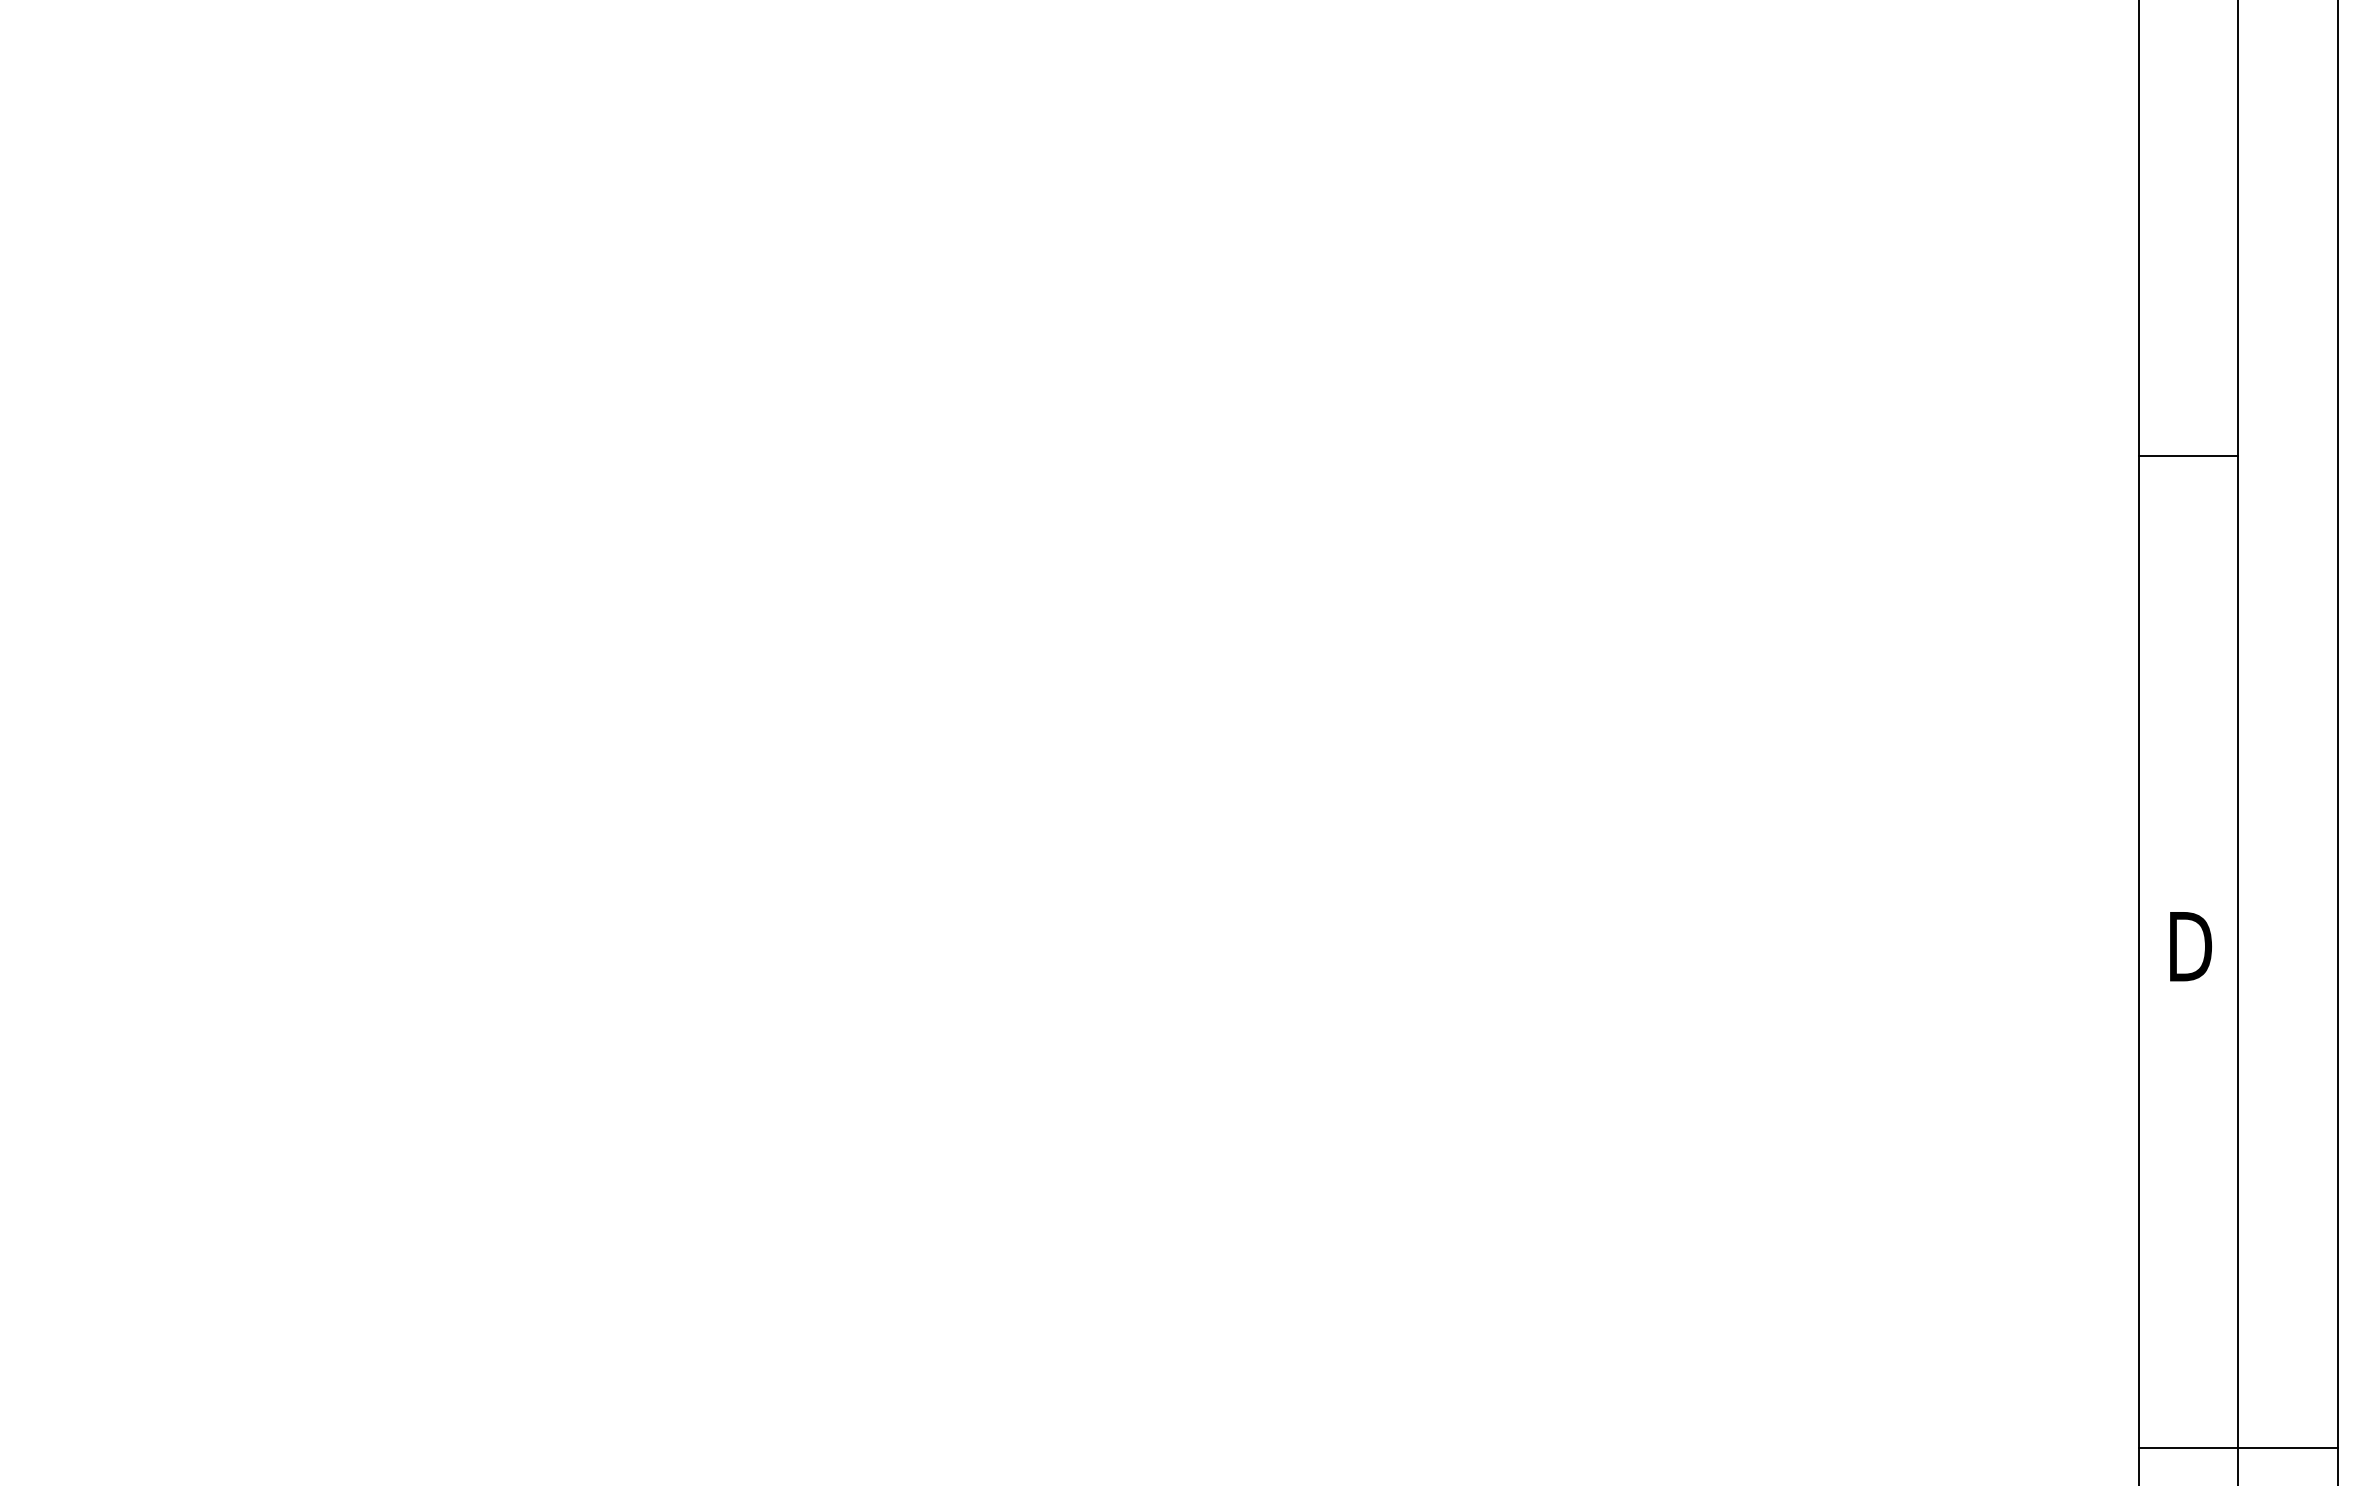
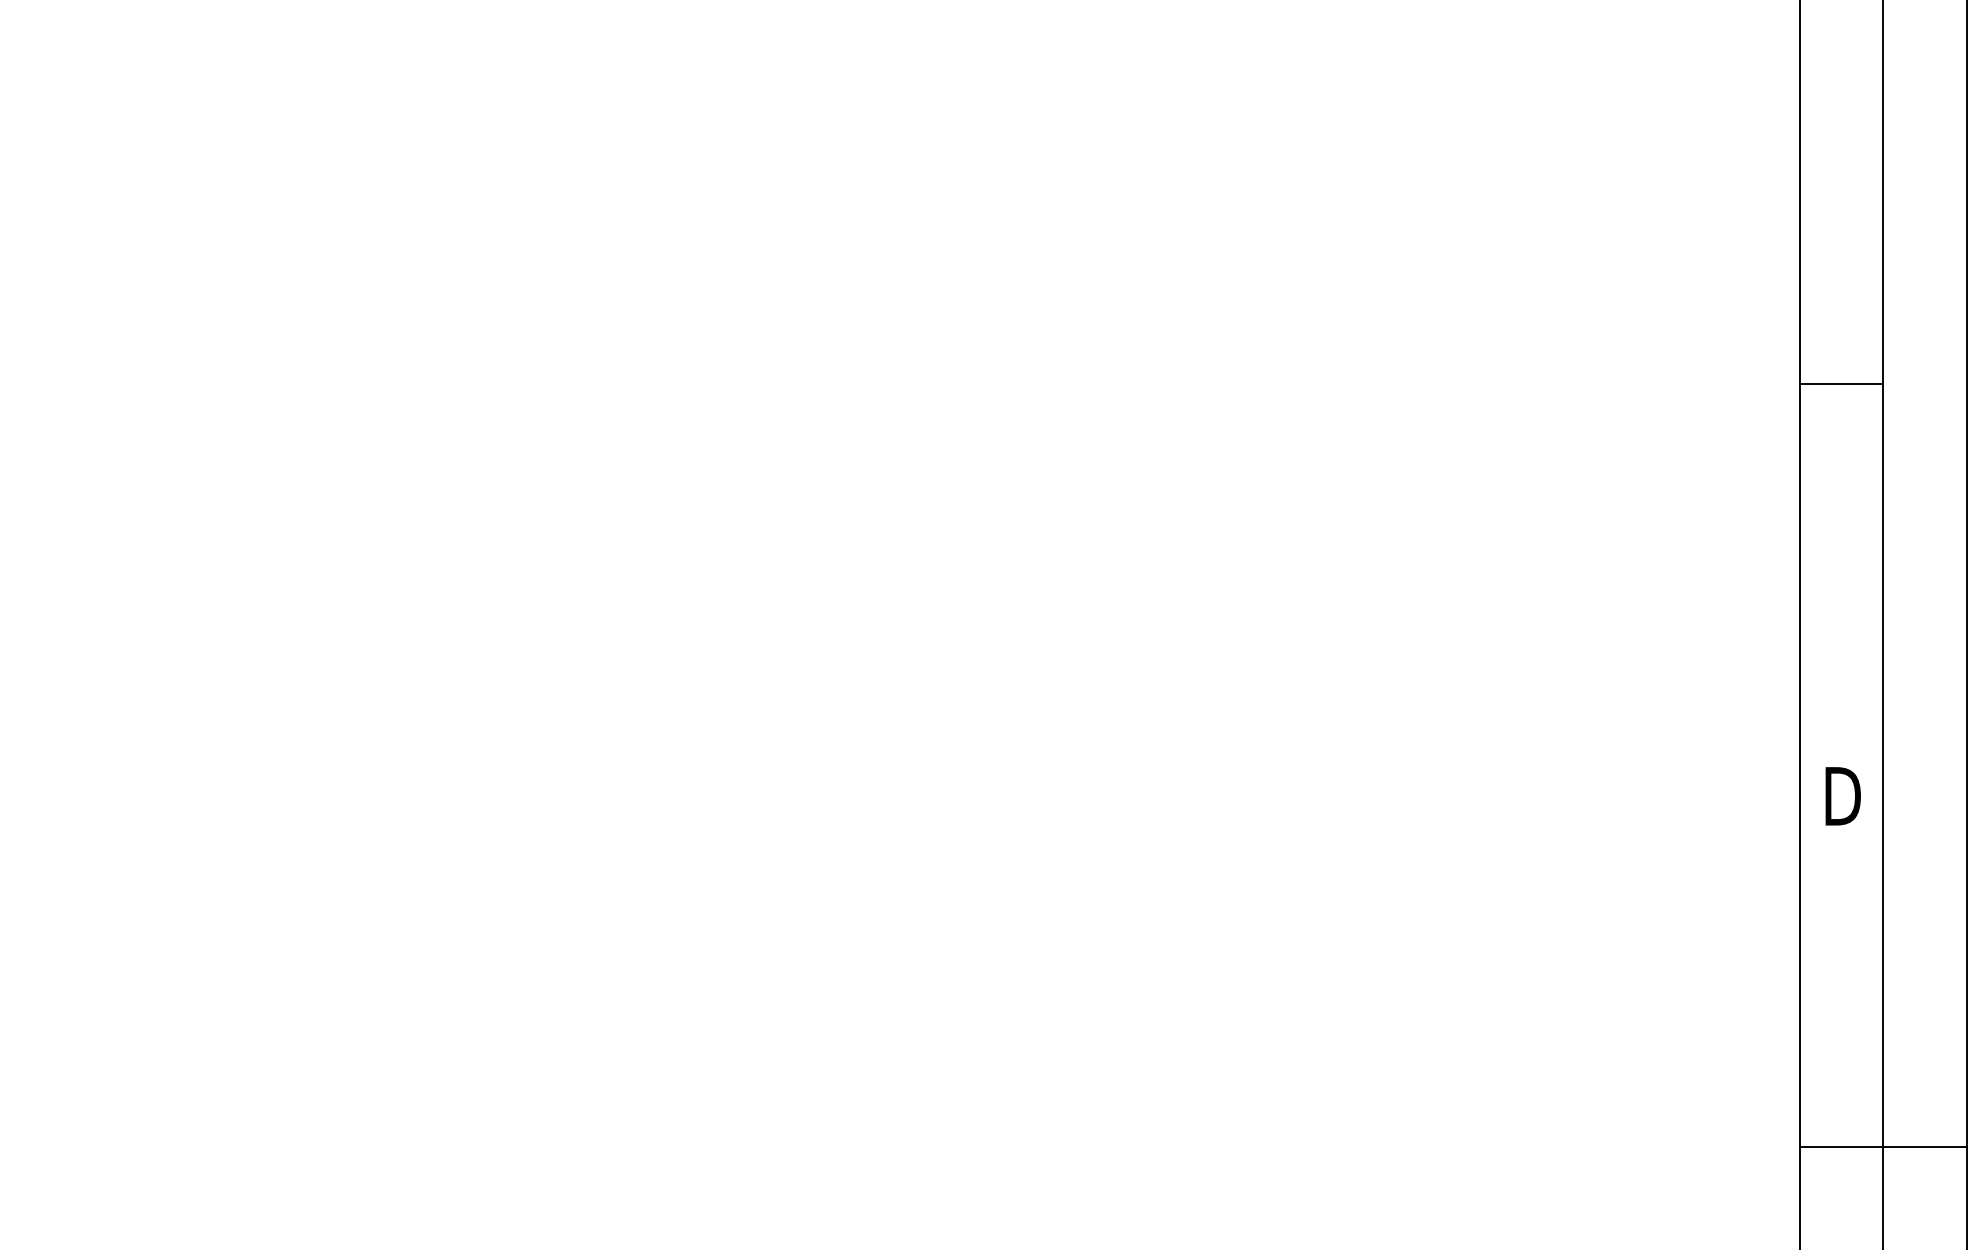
line: (2237, 1448) -> (1882, 1146), moved

